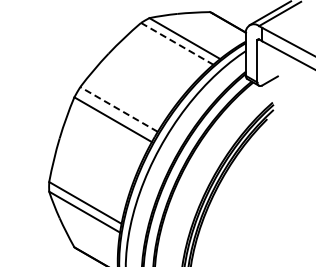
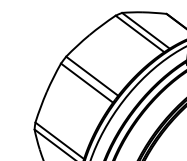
line: (177, 43) -> (140, 33), dashed -> solid
line: (119, 109) -> (92, 76), dashed -> solid

